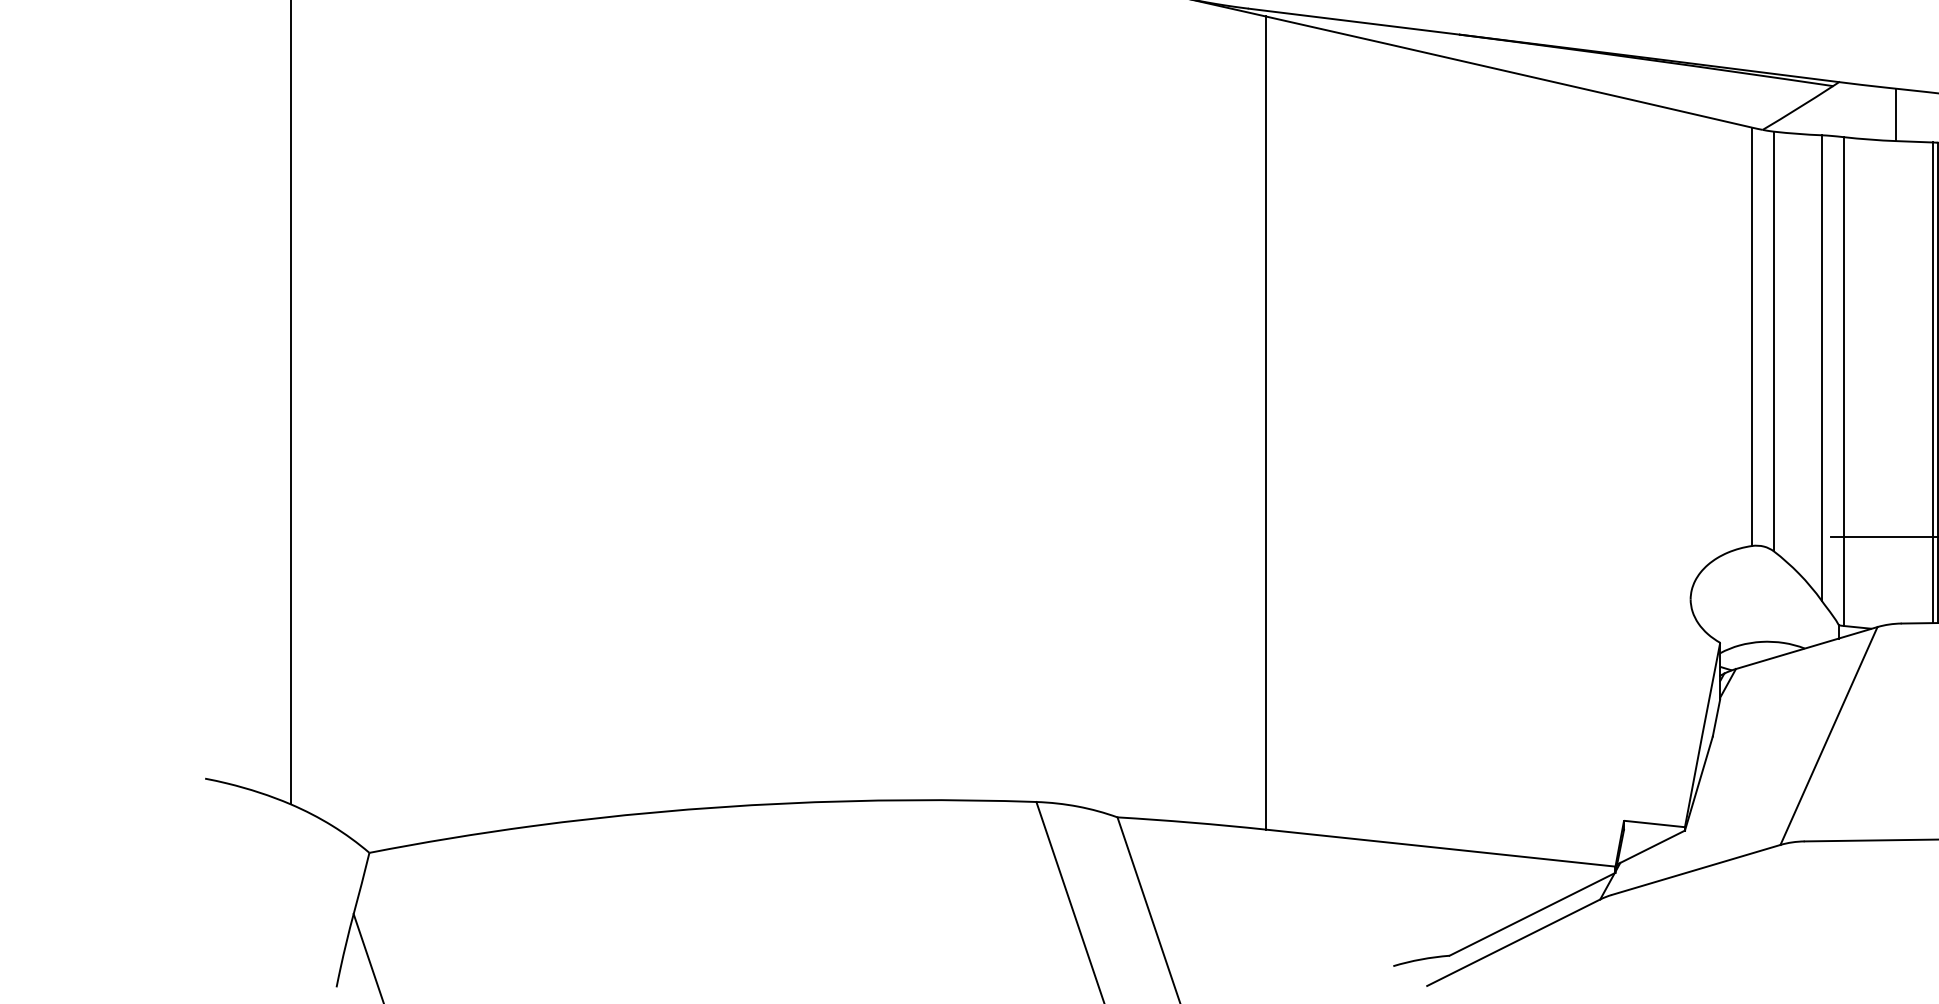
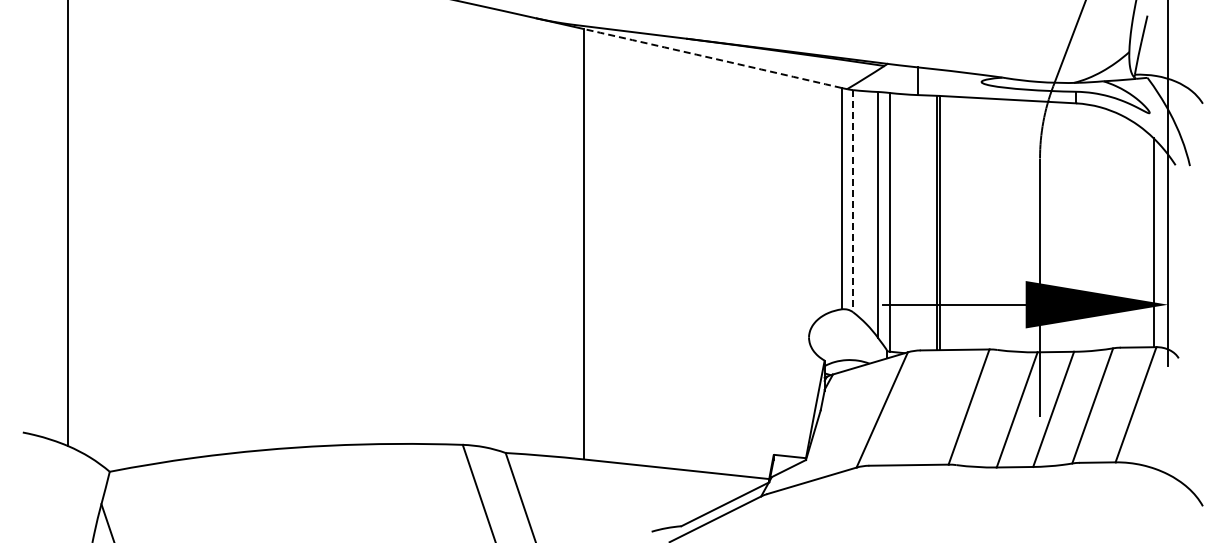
arc: (1508, 71) -> (712, 58), solid -> dashed
line: (1774, 342) -> (853, 201), solid -> dashed

